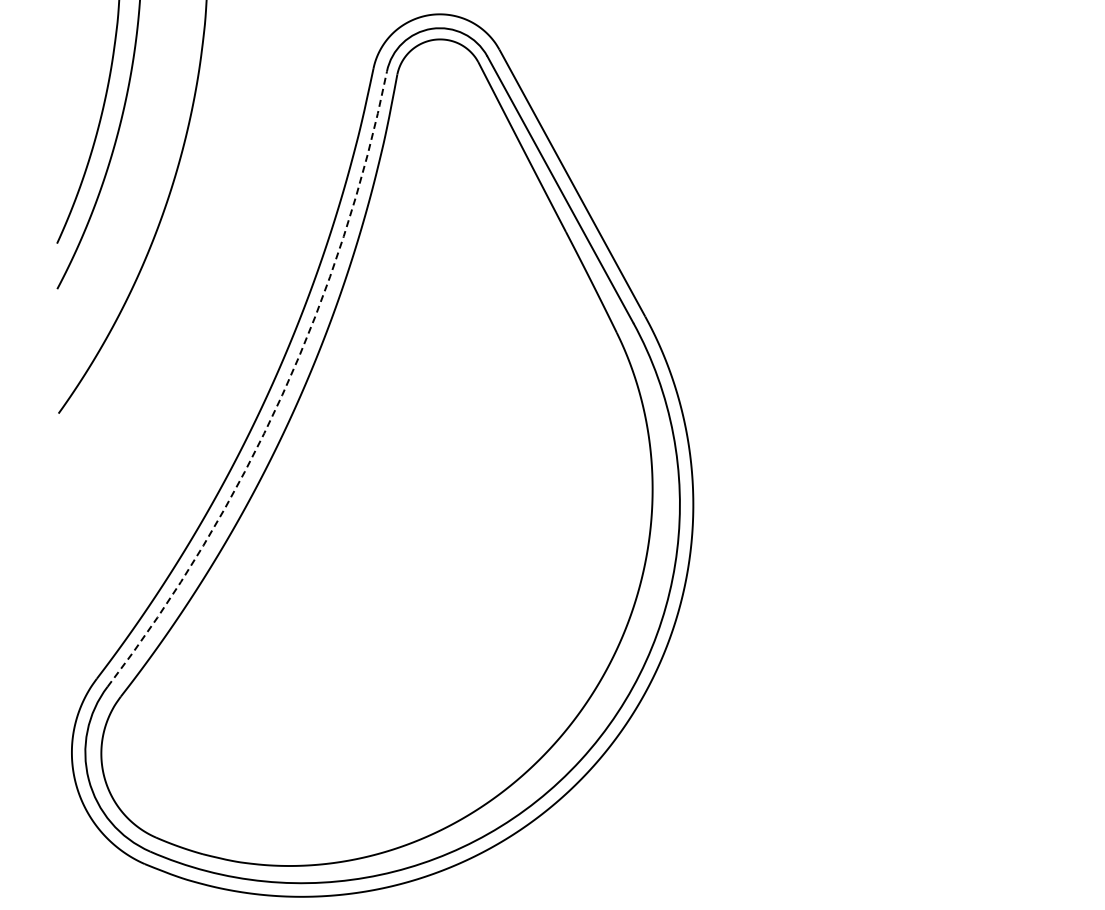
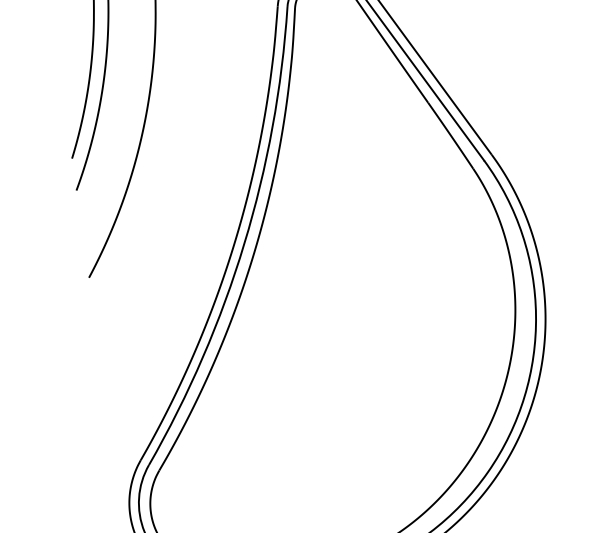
arc: (282, 395) -> (244, 244), dashed -> solid

